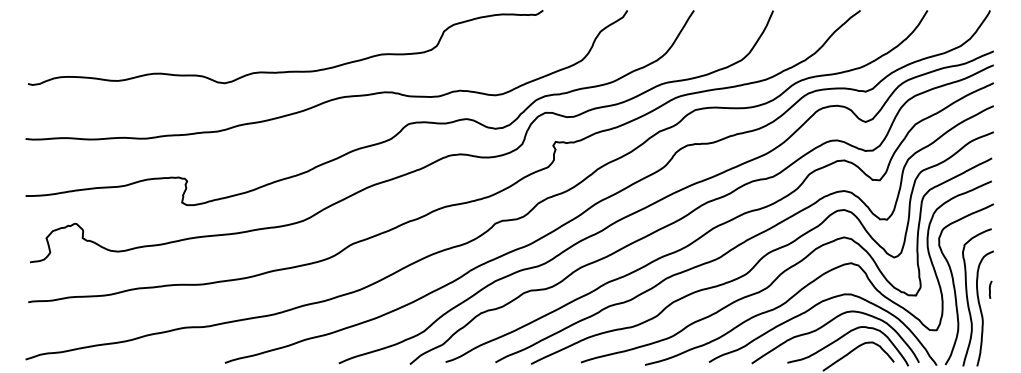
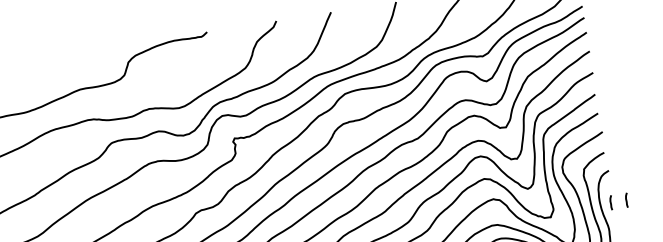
curve: (1009, 289) -> (626, 199), added

